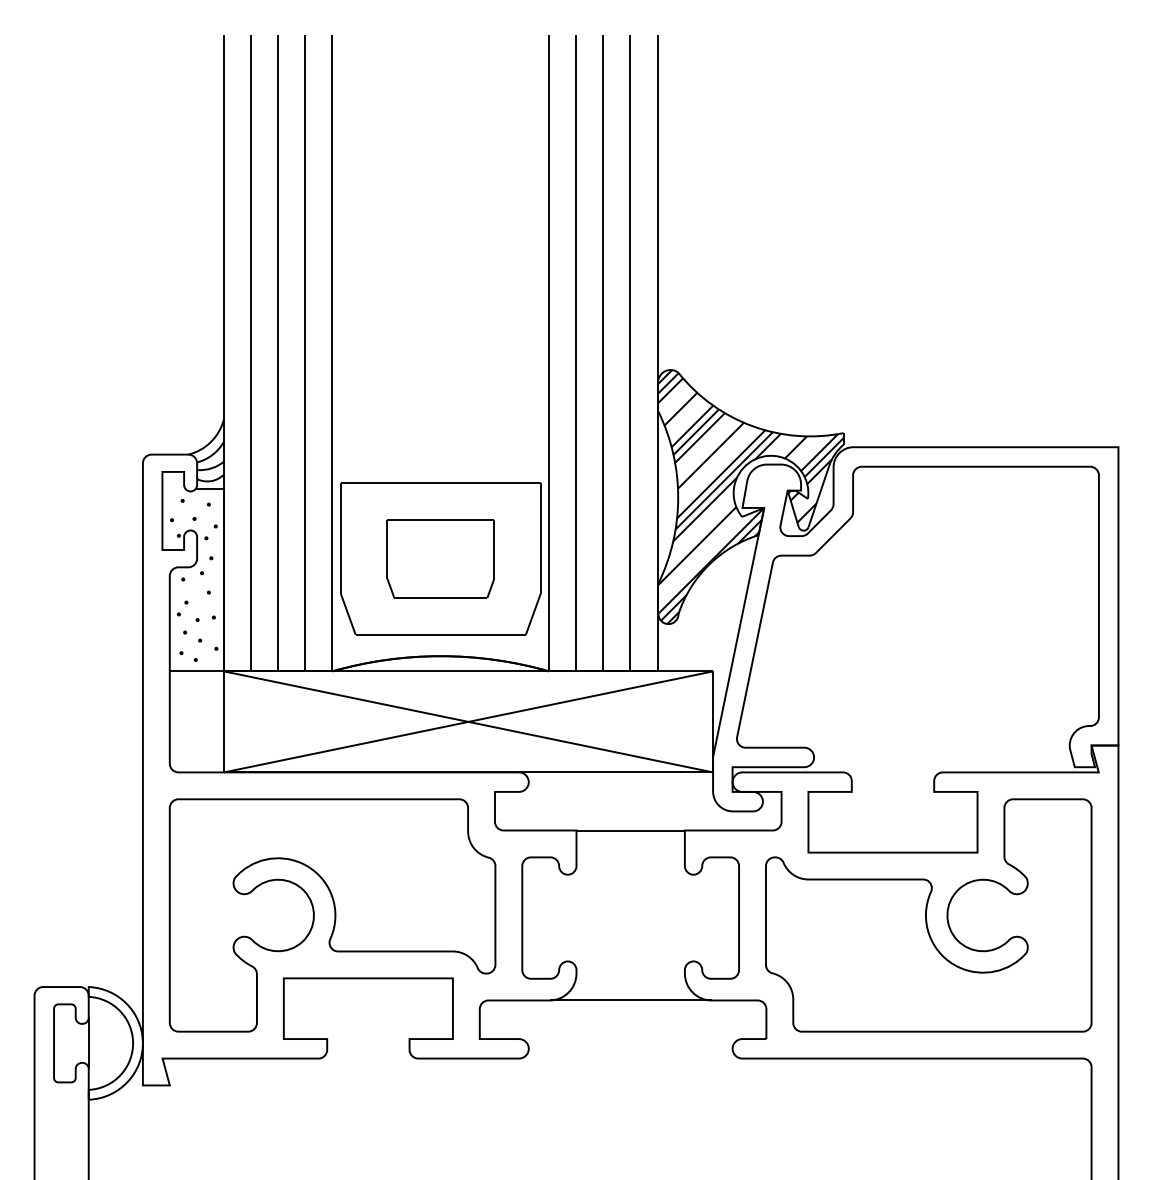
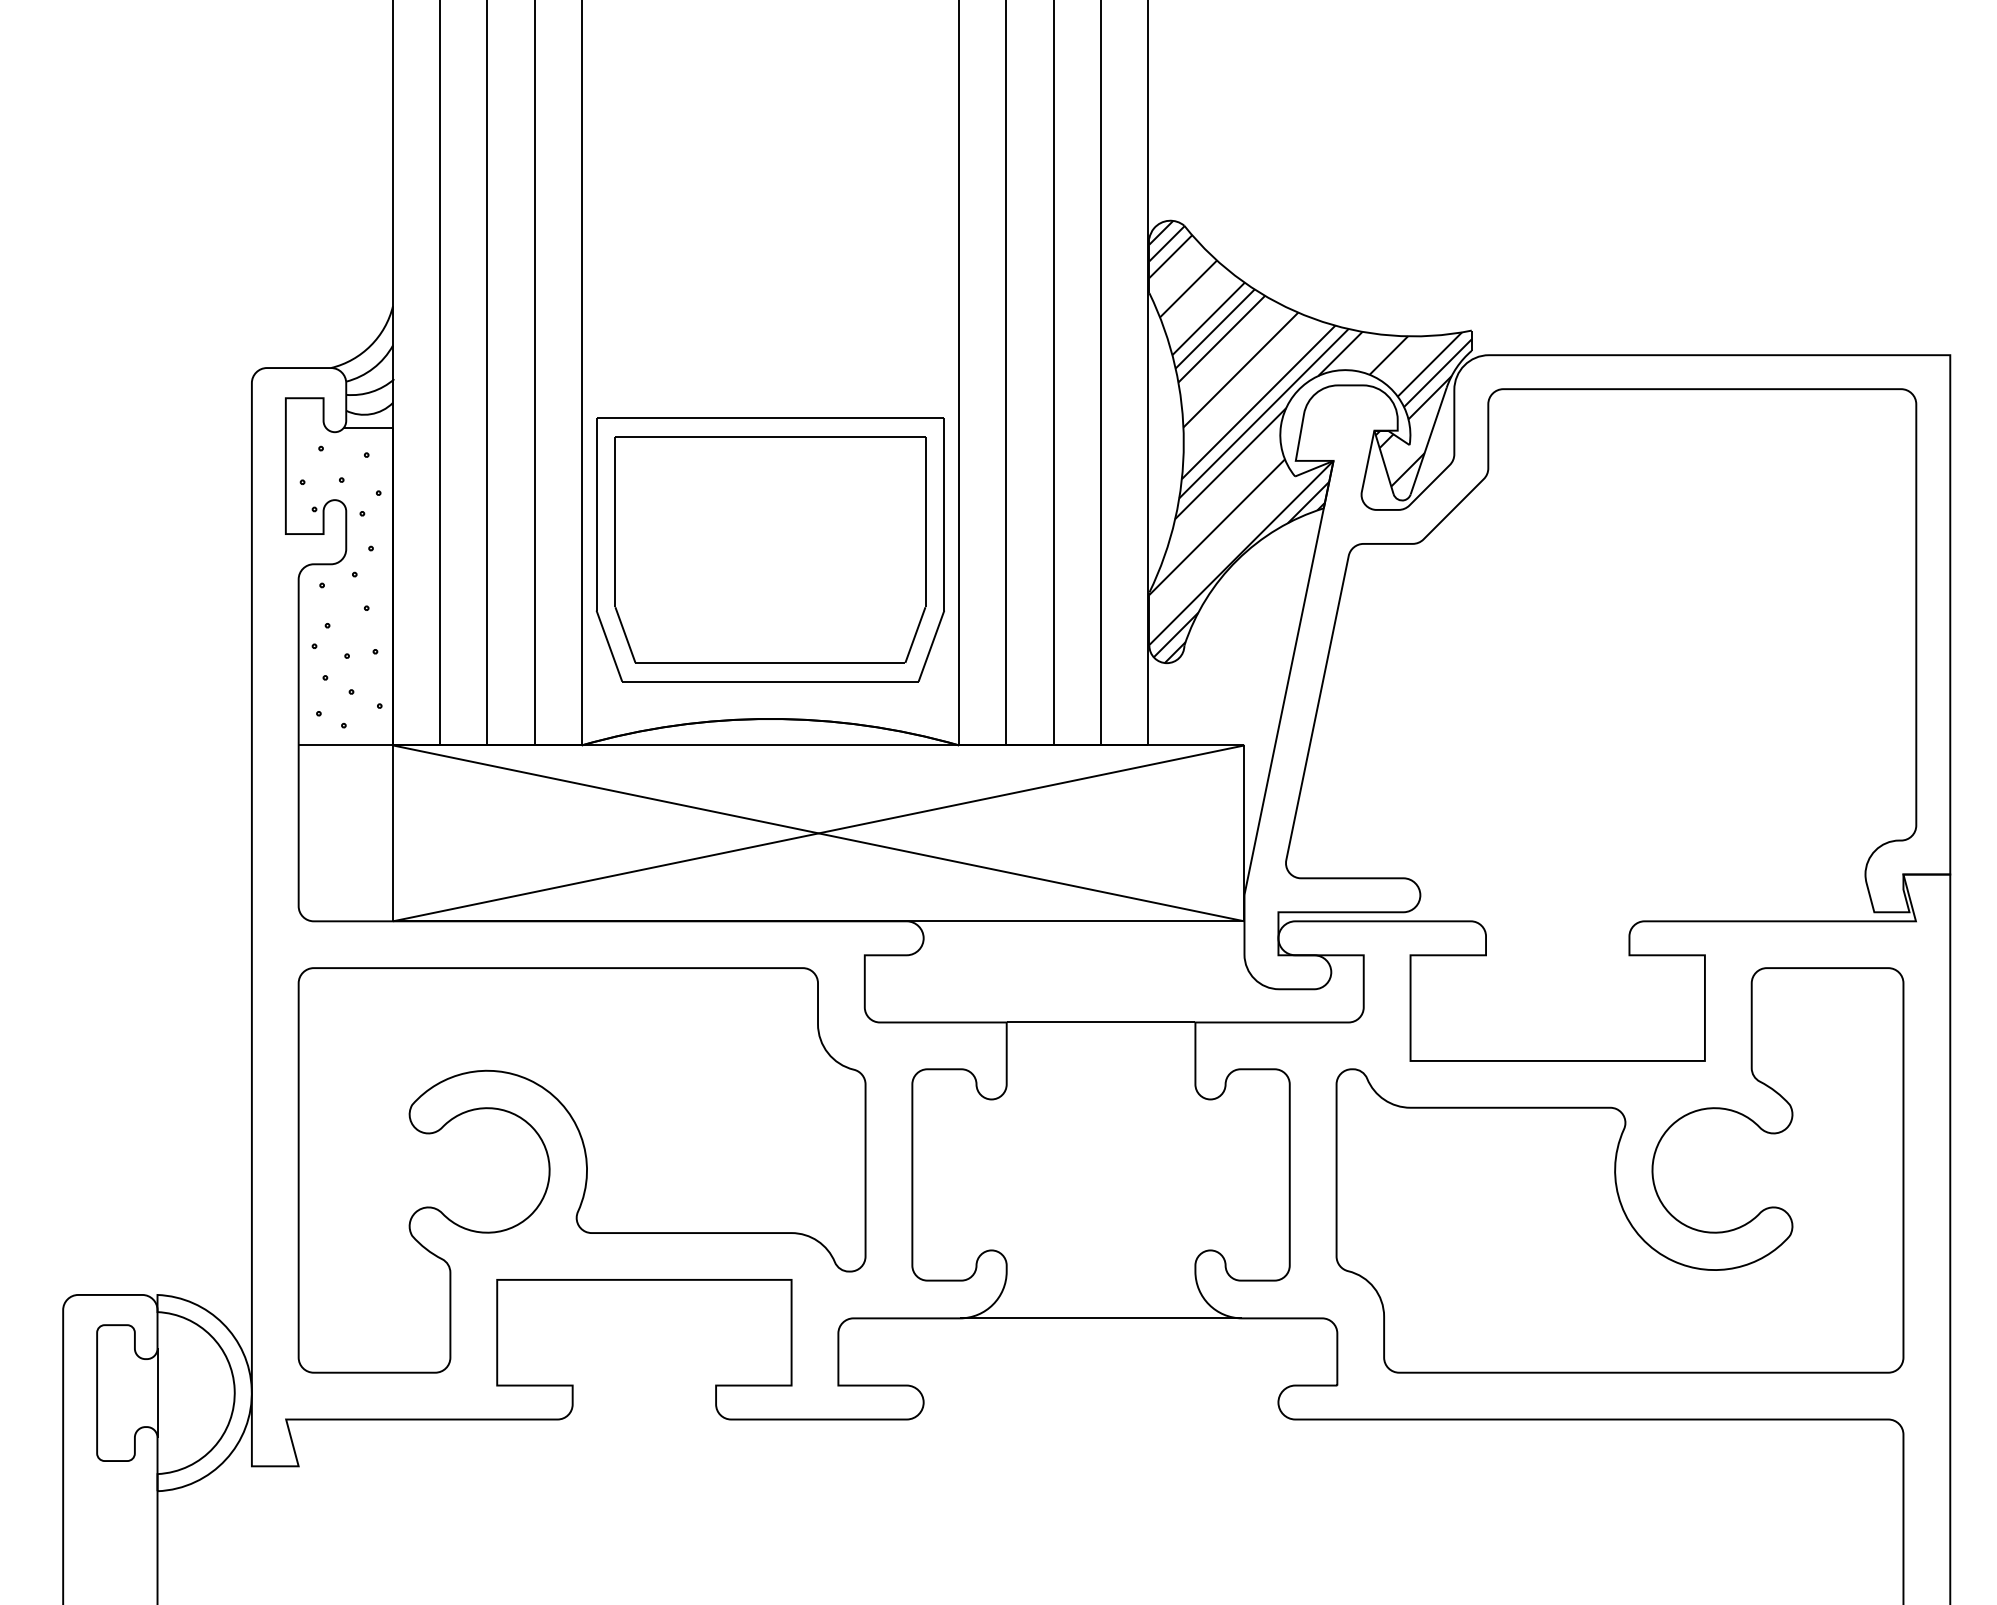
part: (440, 558) -> (769, 548), size x1.67

